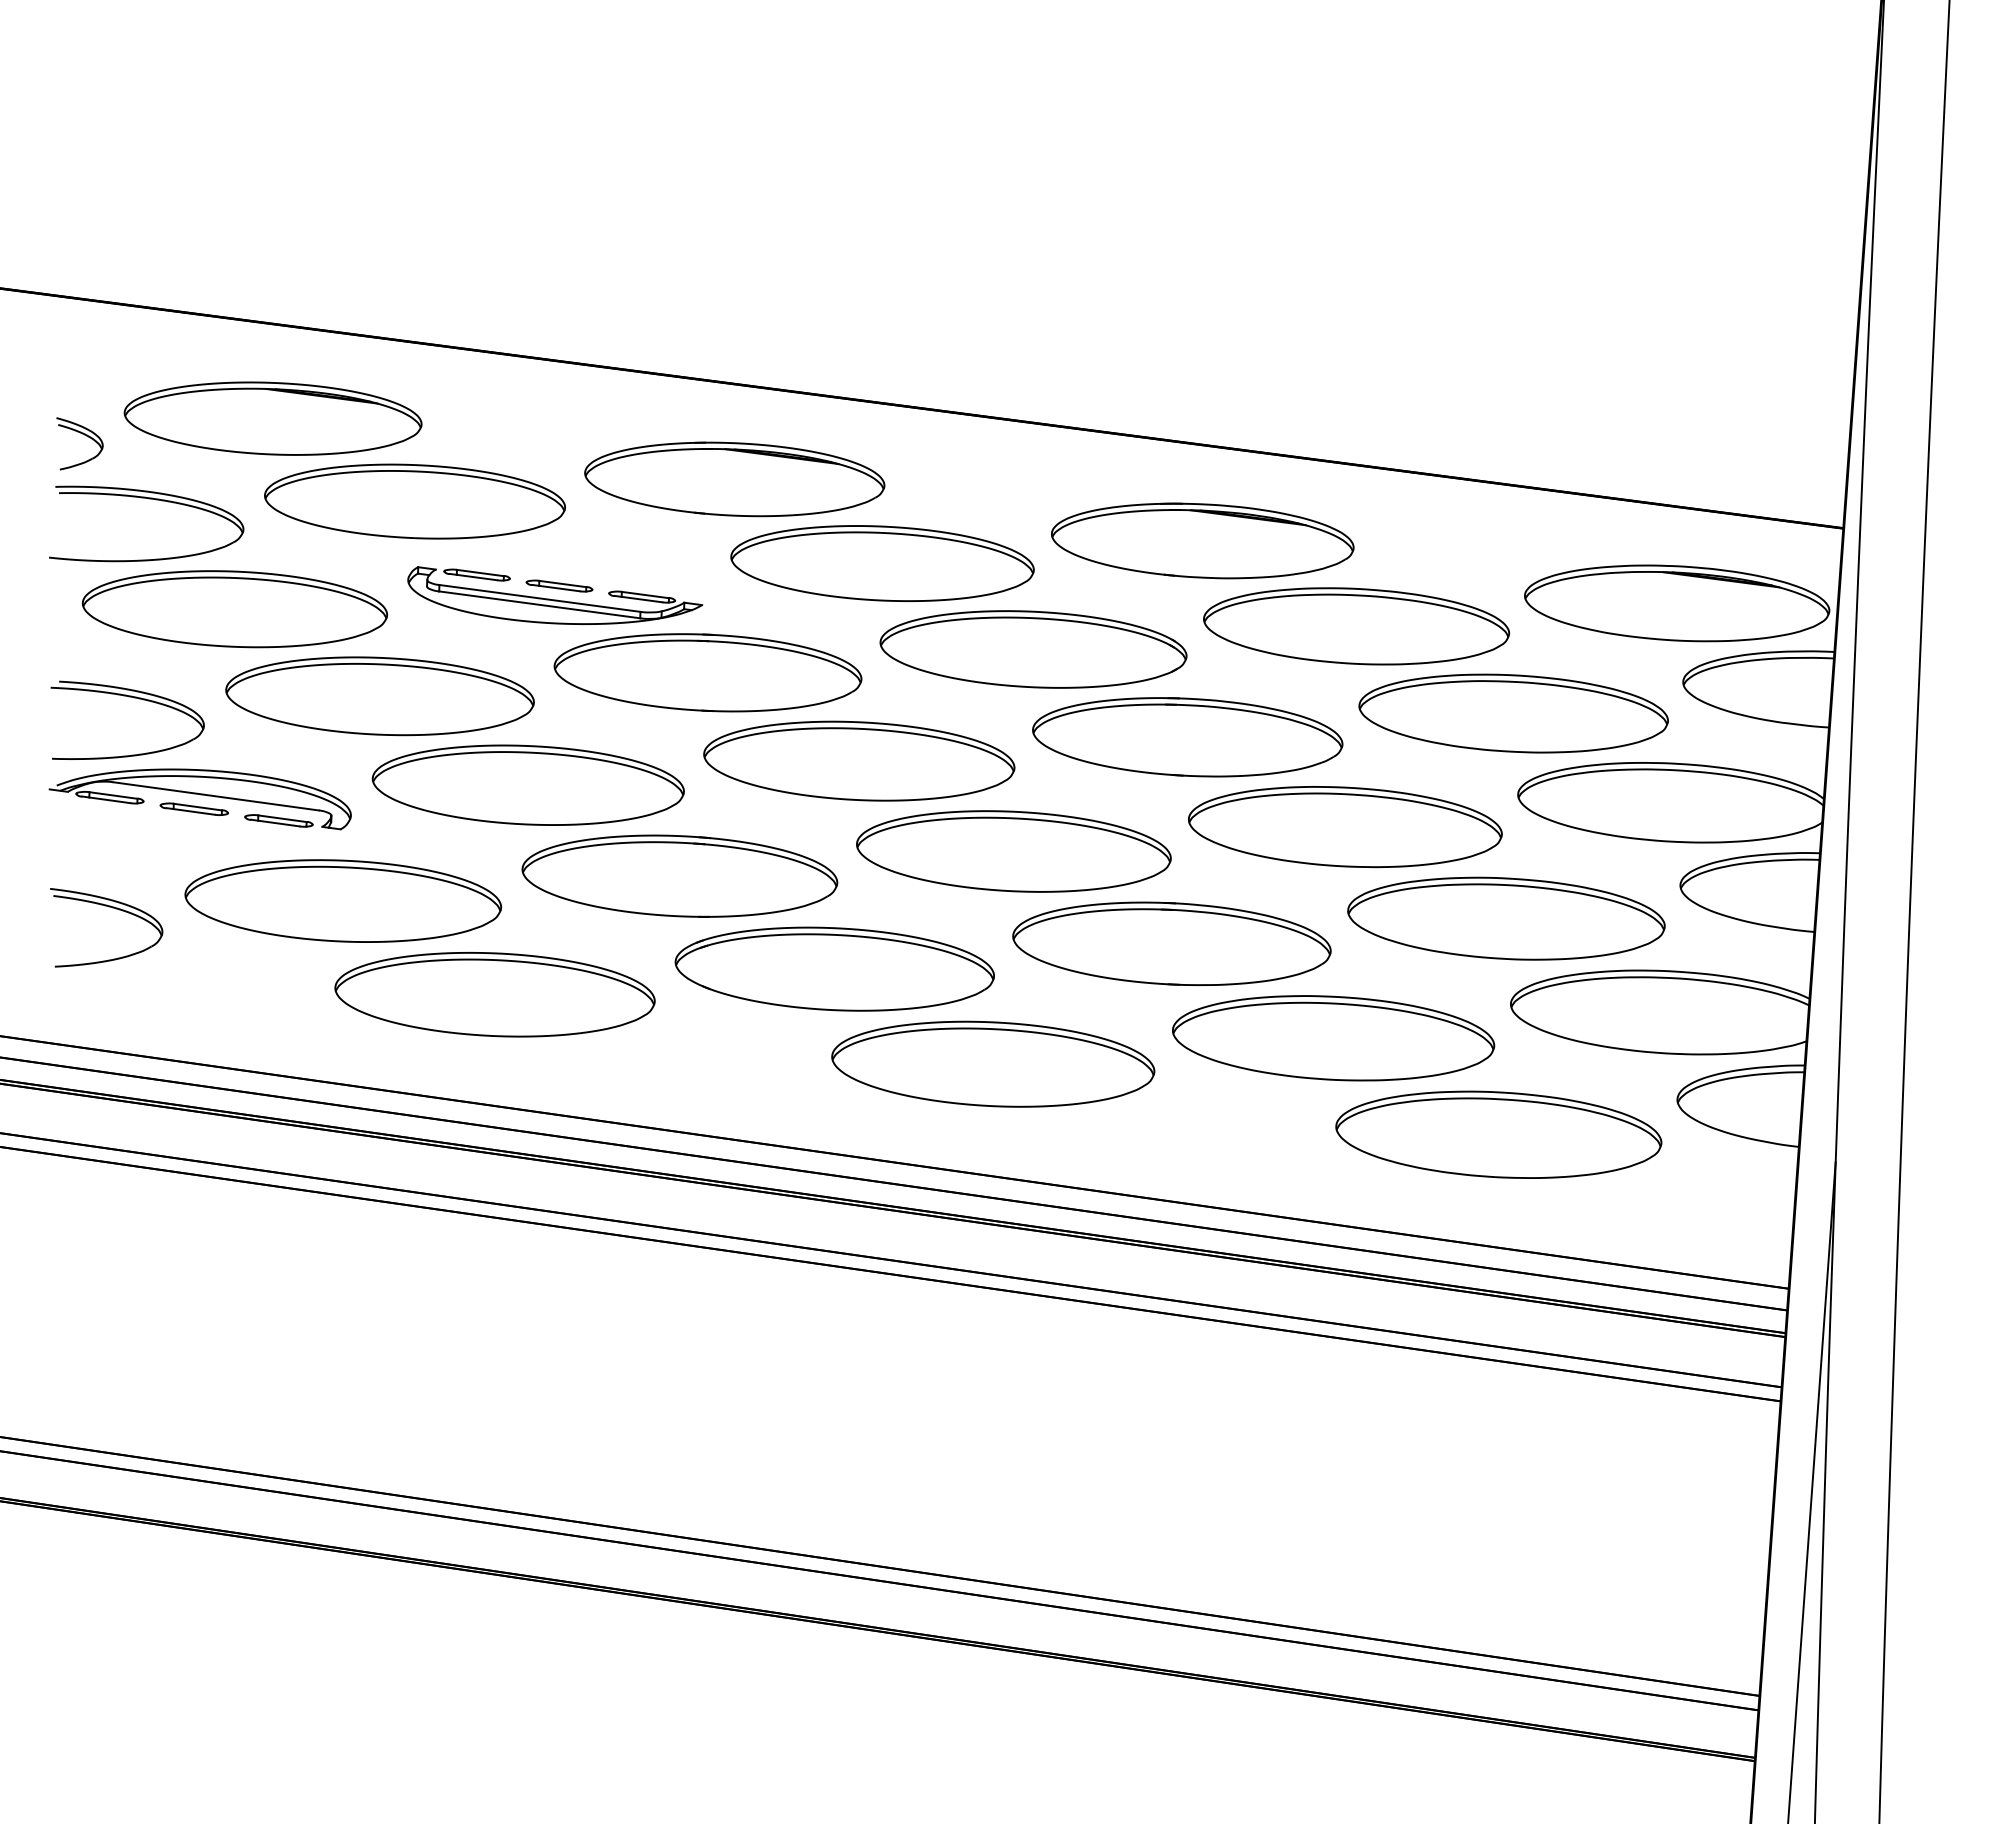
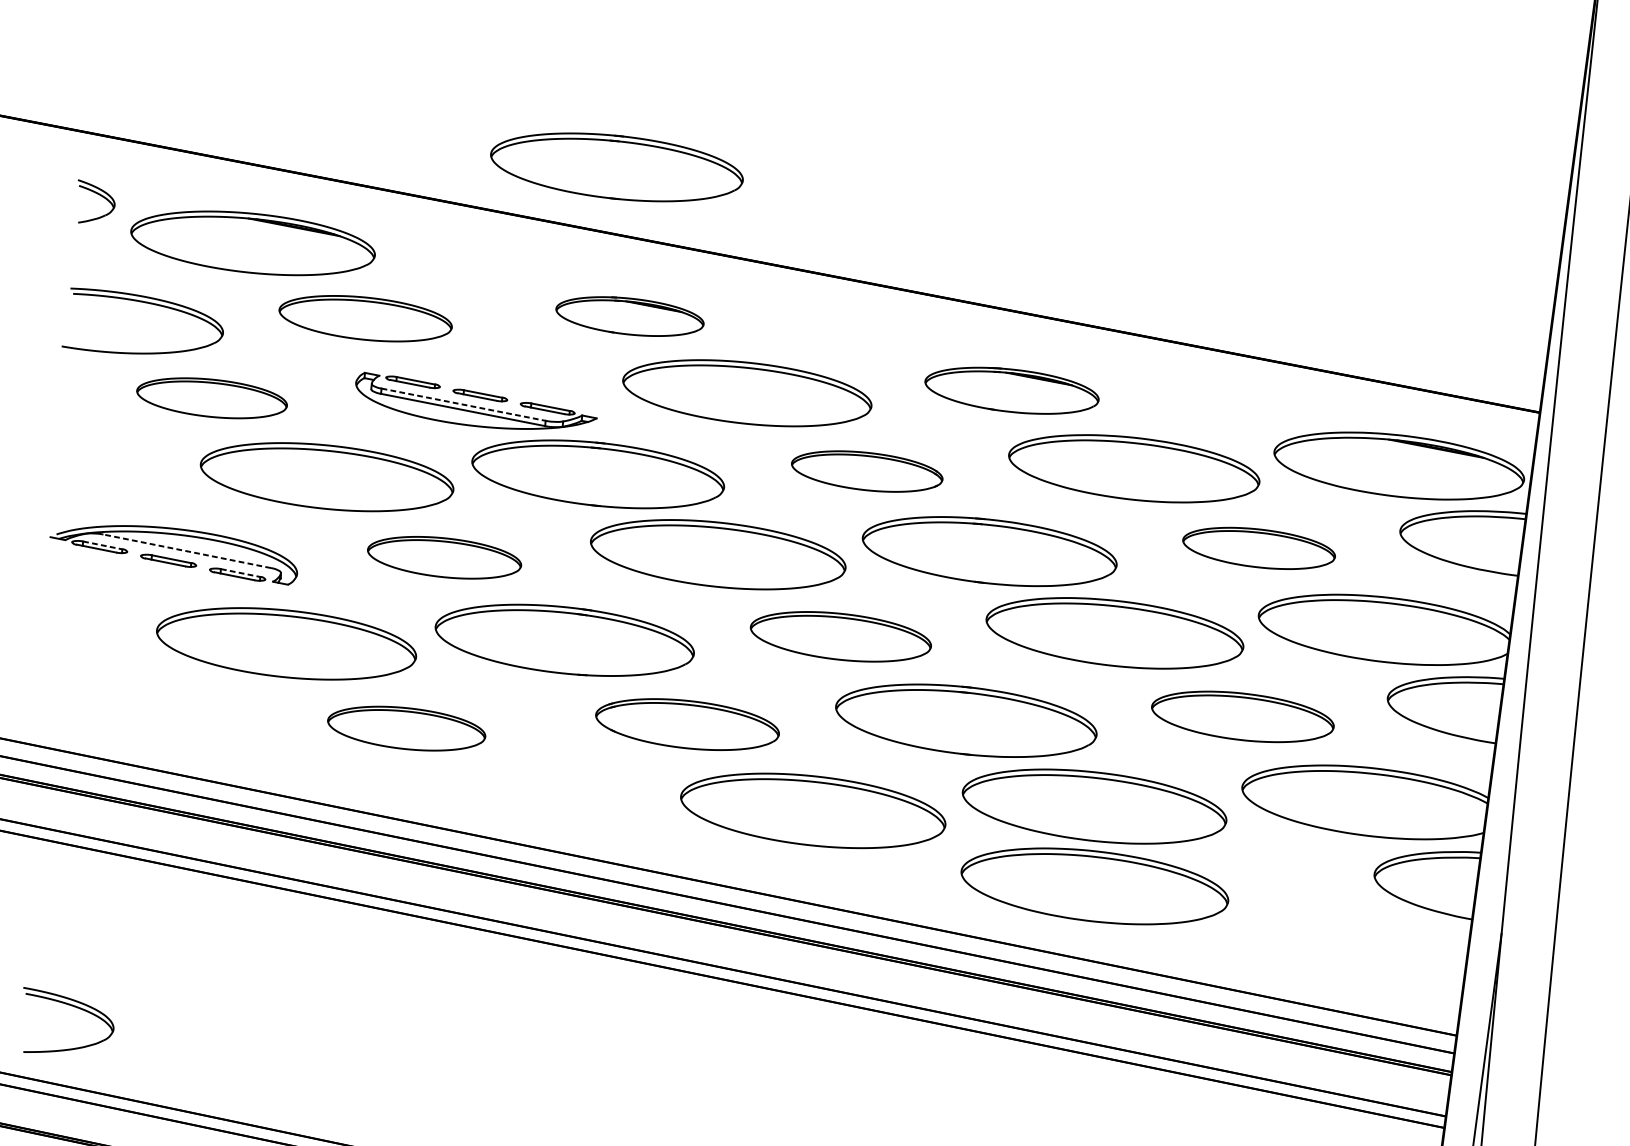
part: (707, 299) -> (616, 167), added
part: (84, 435) -> (100, 195), moved
part: (734, 479) -> (629, 316), size x0.6
part: (414, 501) -> (365, 318), size x0.7
part: (1202, 540) -> (1011, 390), size x0.7
line: (540, 598) -> (464, 404), solid -> dashed
part: (234, 609) -> (211, 398), size x0.6
part: (1033, 649) -> (867, 471), size x0.6
part: (129, 697) -> (120, 465), removed
part: (1513, 713) -> (1259, 548), size x0.6
part: (527, 784) -> (444, 557), size x0.6
line: (114, 795) -> (103, 545), solid -> dashed
line: (216, 796) -> (187, 551), solid -> dashed
line: (282, 818) -> (240, 572), solid -> dashed
part: (1013, 851) -> (840, 636), size x0.7
part: (112, 908) -> (73, 1007), moved
part: (1506, 918) -> (1242, 716), size x0.7
part: (834, 968) -> (687, 724), size x0.7
part: (494, 994) -> (406, 728), size x0.6
part: (1498, 1134) -> (1094, 886), moved

